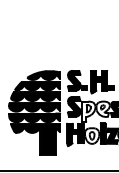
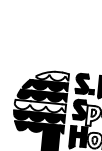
fill: (43, 75) -> (52, 75), removed
fill: (34, 106) -> (40, 105), removed

